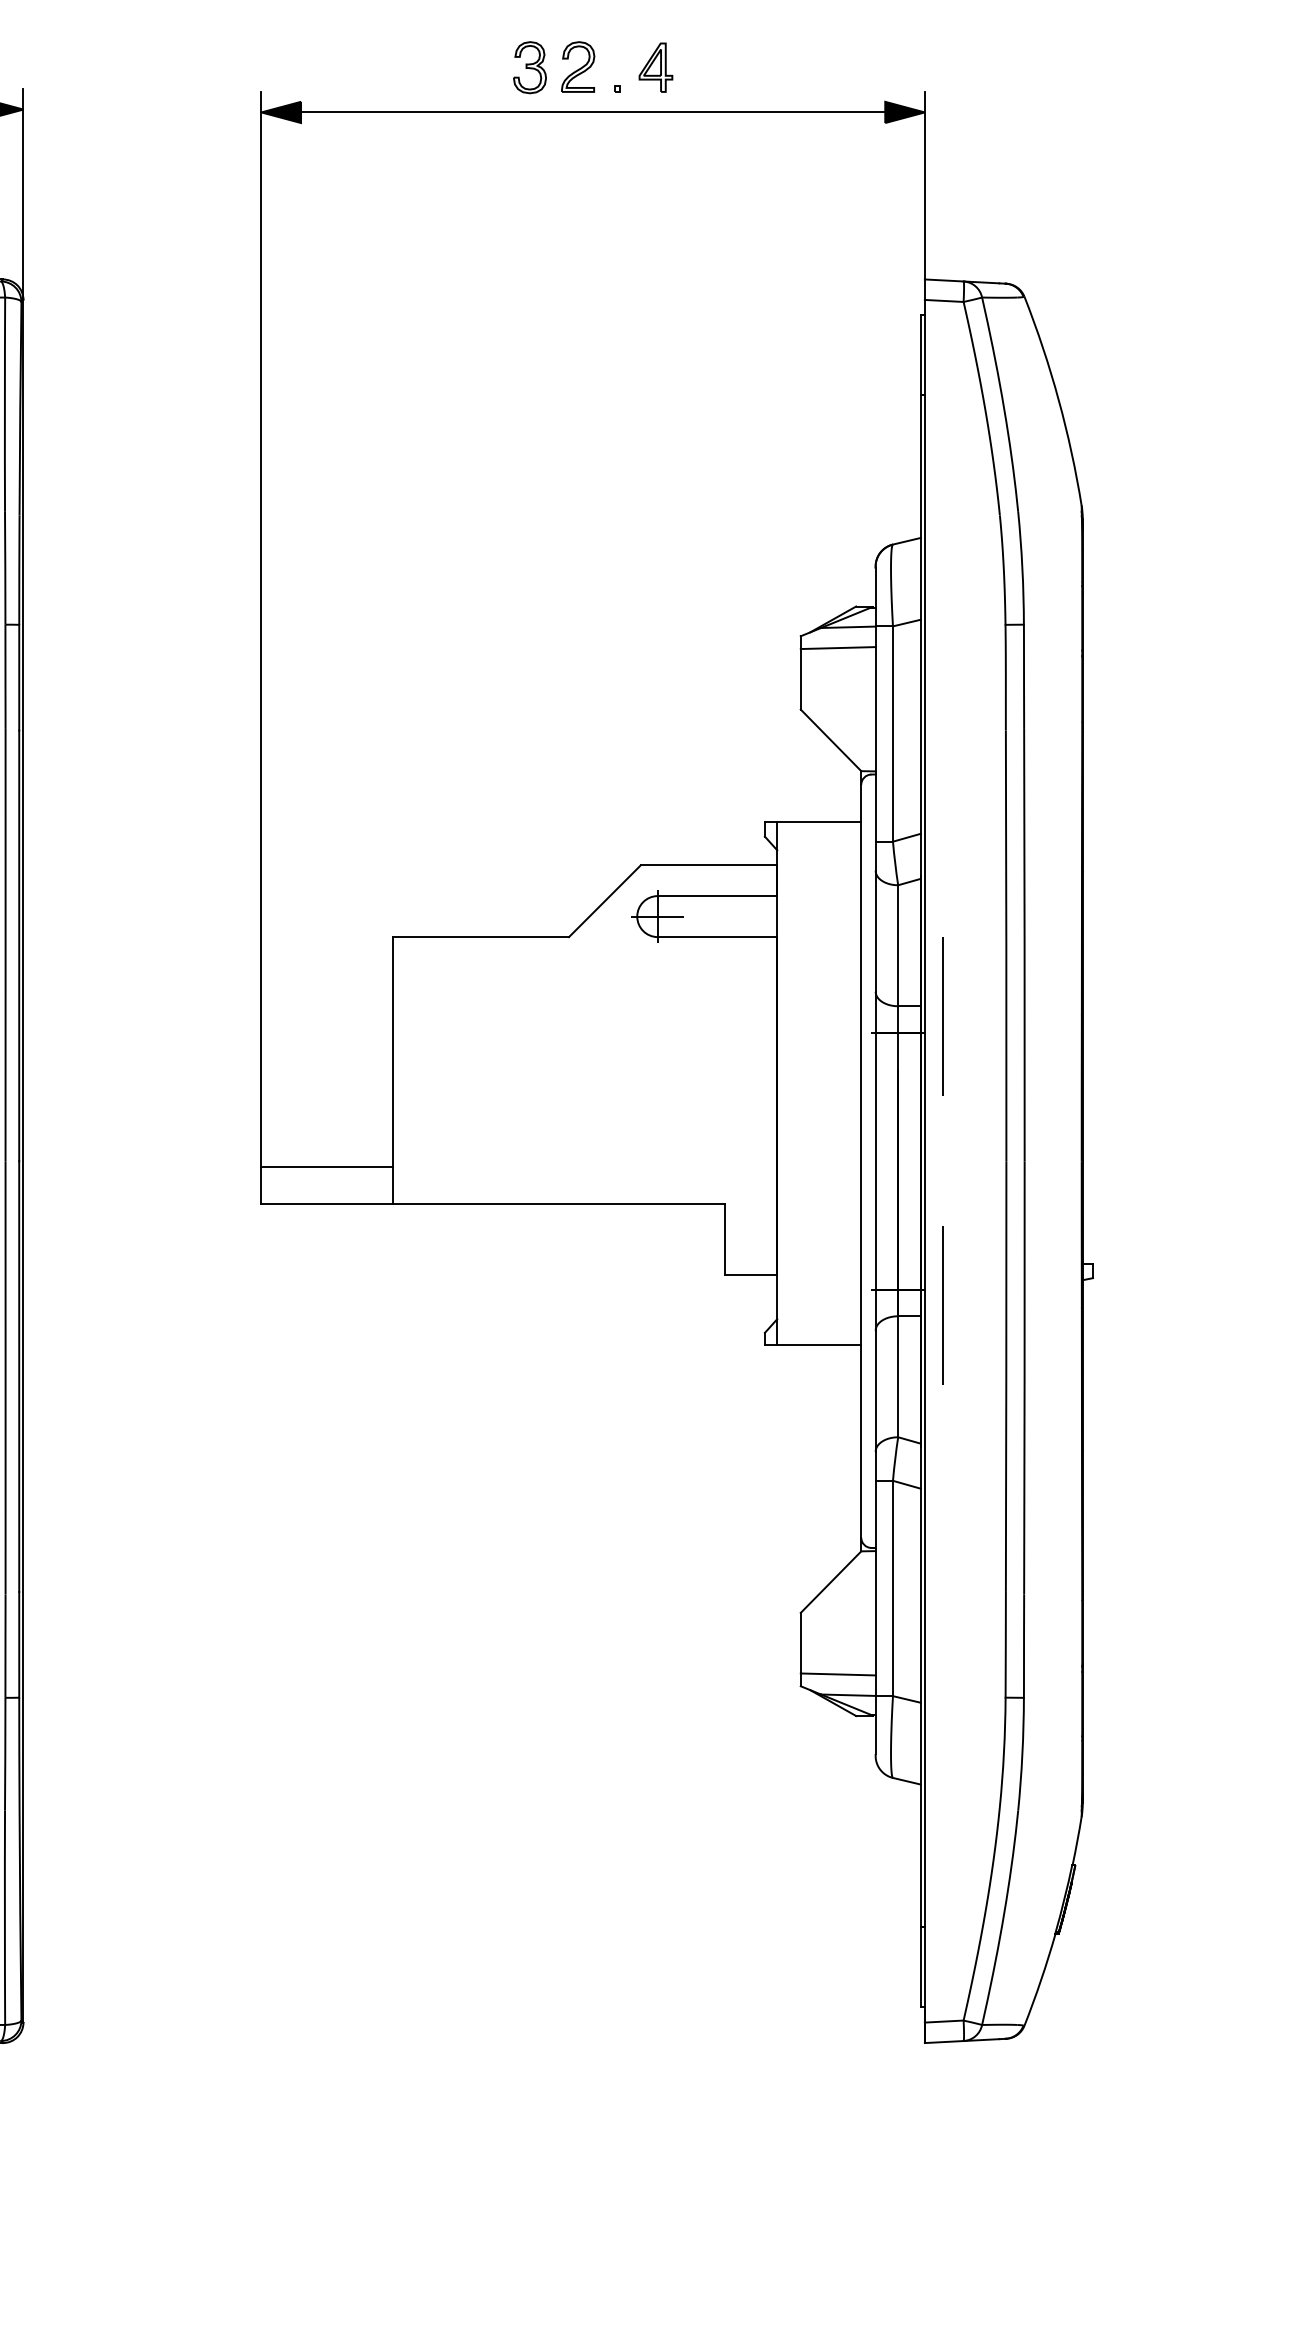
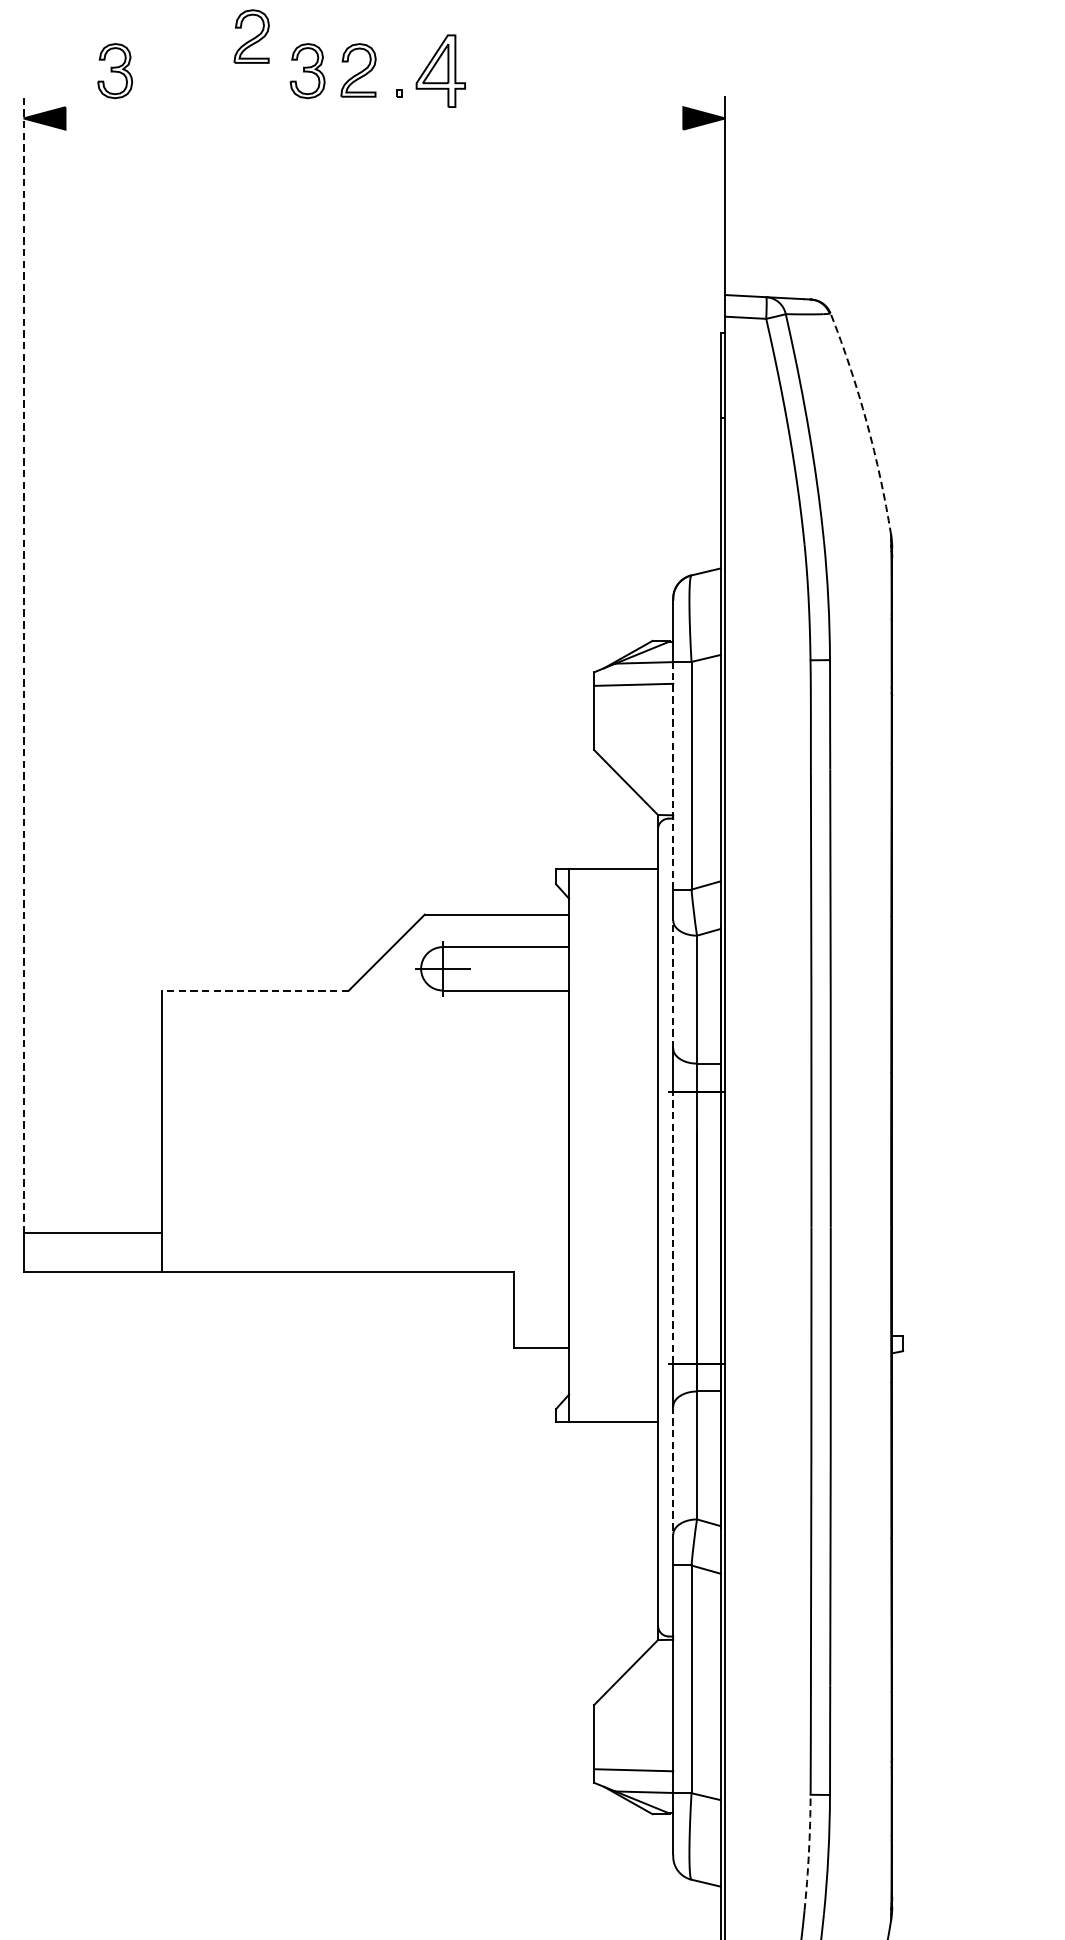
part: (477, 34) -> (252, 36), added
part: (347, 67) -> (114, 70), added
part: (655, 67) -> (440, 70), size x1.4
line: (593, 112) -> (374, 118), removed
arc: (1058, 399) -> (866, 421), solid -> dashed
line: (261, 628) -> (23, 664), solid -> dashed
line: (875, 734) -> (673, 776), solid -> dashed
line: (875, 931) -> (673, 984), solid -> dashed
line: (480, 937) -> (255, 990), solid -> dashed
line: (943, 1016) -> (744, 1074), removed
line: (875, 1161) -> (673, 1227), solid -> dashed
line: (943, 1305) -> (744, 1380), removed
line: (875, 1391) -> (673, 1471), solid -> dashed
arc: (1004, 1752) -> (809, 1852), solid -> dashed

